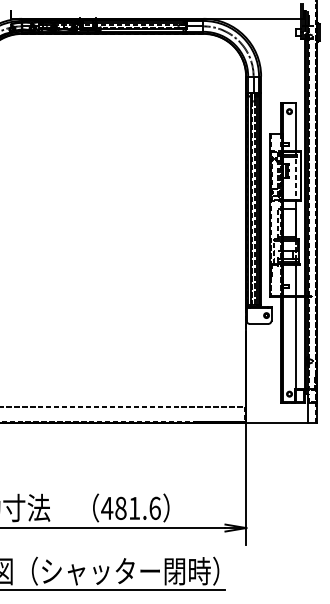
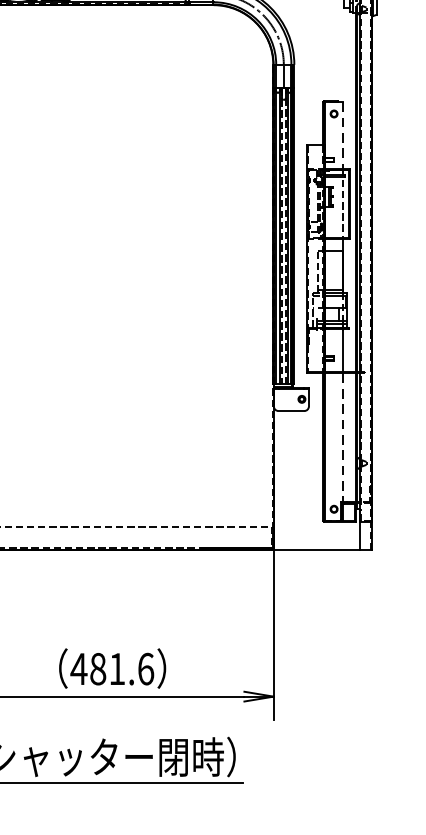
line: (296, 127) -> (343, 136), solid -> dashed
line: (296, 343) -> (343, 438), solid -> dashed

